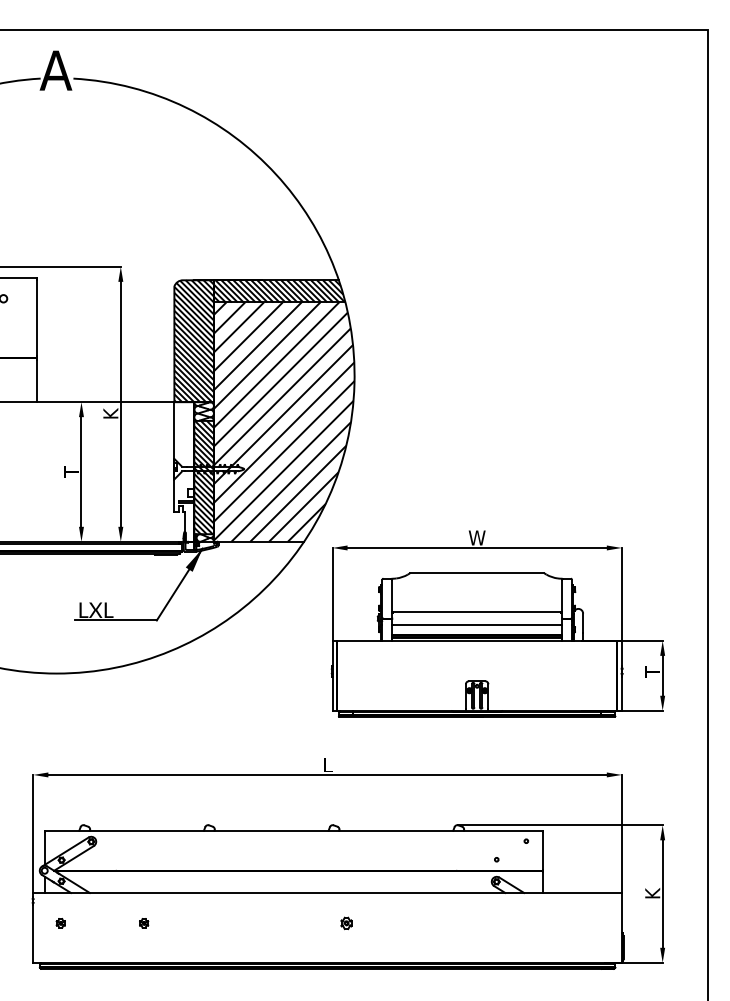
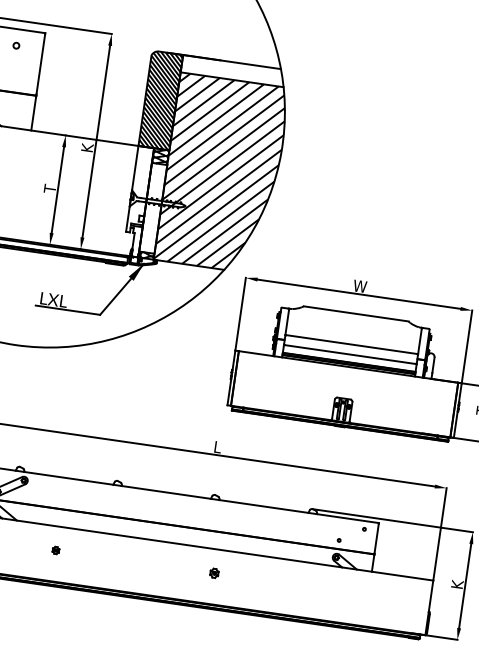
hatch: (279, 291) -> (233, 71), removed
hatch: (203, 477) -> (152, 208), removed

